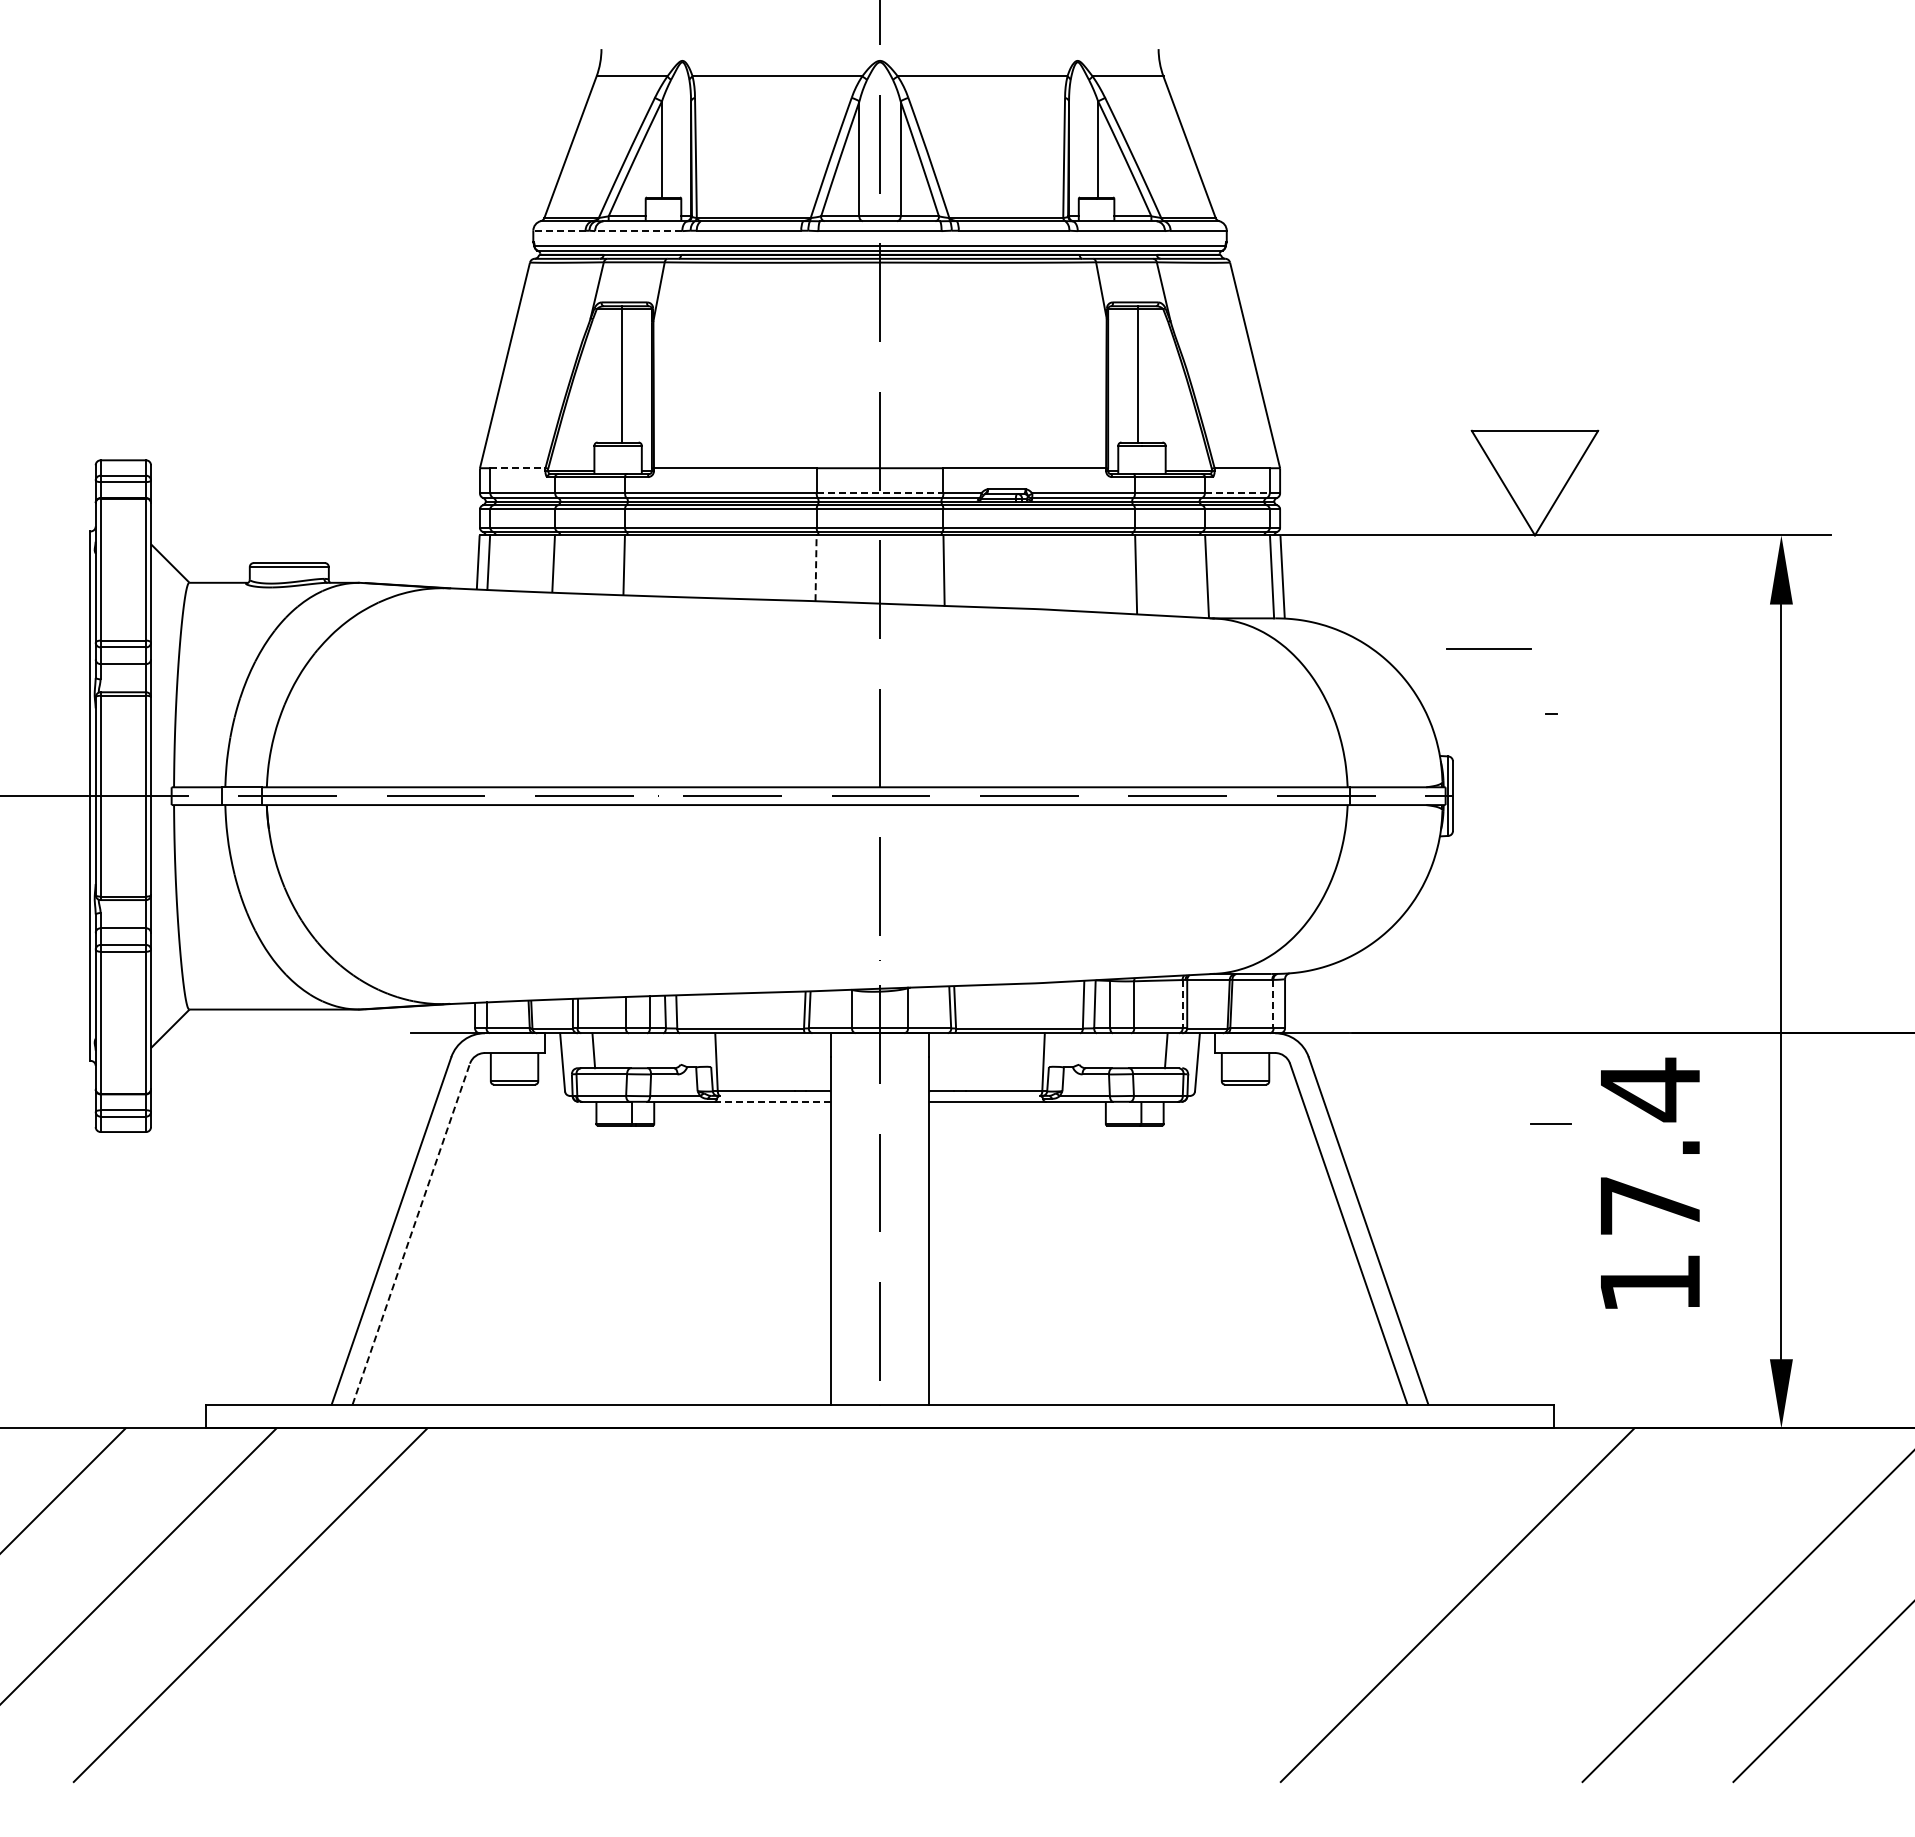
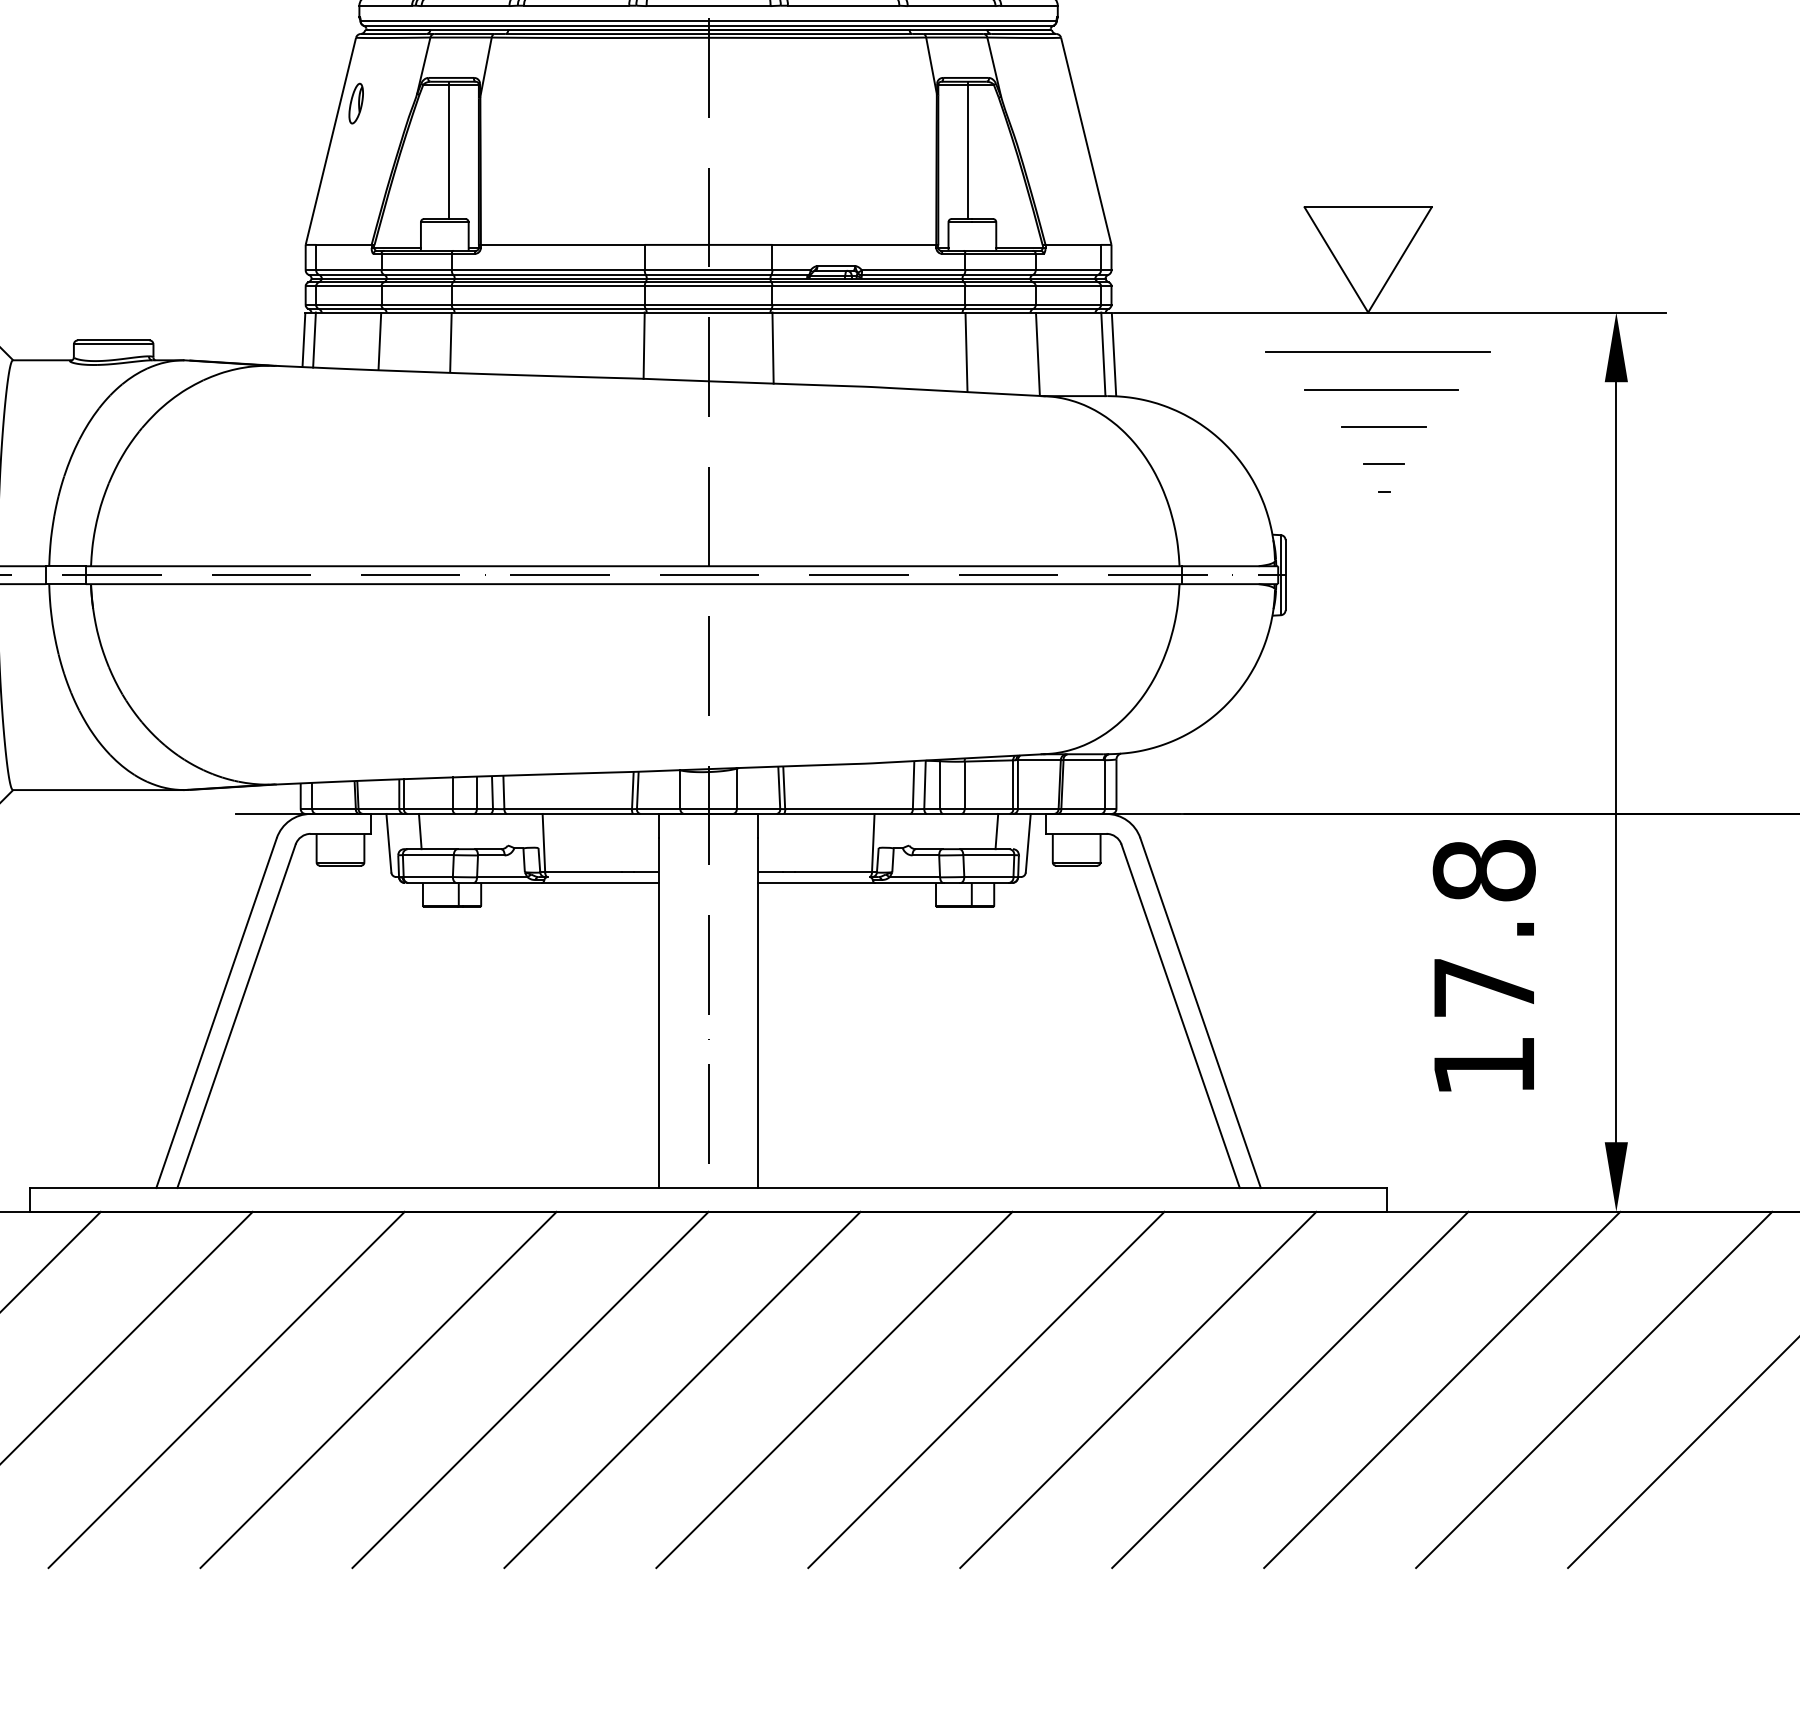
line: (558, 230) -> (384, 5), dashed -> solid
line: (638, 231) -> (465, 6), dashed -> solid
part: (529, 327) -> (355, 103), added
line: (517, 468) -> (343, 245), dashed -> solid
line: (880, 493) -> (709, 270), dashed -> solid
line: (1237, 493) -> (1068, 270), dashed -> solid
line: (816, 568) -> (644, 345), dashed -> solid
line: (1544, 573) -> (1377, 350), added
line: (1547, 611) -> (1380, 389), added
line: (1488, 648) -> (1383, 426), moved
line: (1182, 1004) -> (1013, 784), dashed -> solid
line: (1273, 1004) -> (1104, 784), dashed -> solid
text: (1650, 1089) -> (1484, 870), 17.4 -> 17.8
line: (772, 1101) -> (600, 882), dashed -> solid
line: (1550, 1123) -> (1383, 463), moved
line: (411, 1233) -> (236, 1015), dashed -> solid
line: (401, 1605) -> (226, 1390), added
line: (552, 1605) -> (378, 1390), added
line: (703, 1605) -> (530, 1390), added
line: (853, 1605) -> (681, 1390), added
line: (1004, 1605) -> (833, 1390), added
line: (1155, 1605) -> (986, 1390), added
line: (1306, 1605) -> (1138, 1390), added
line: (1608, 1605) -> (1442, 1390), added

